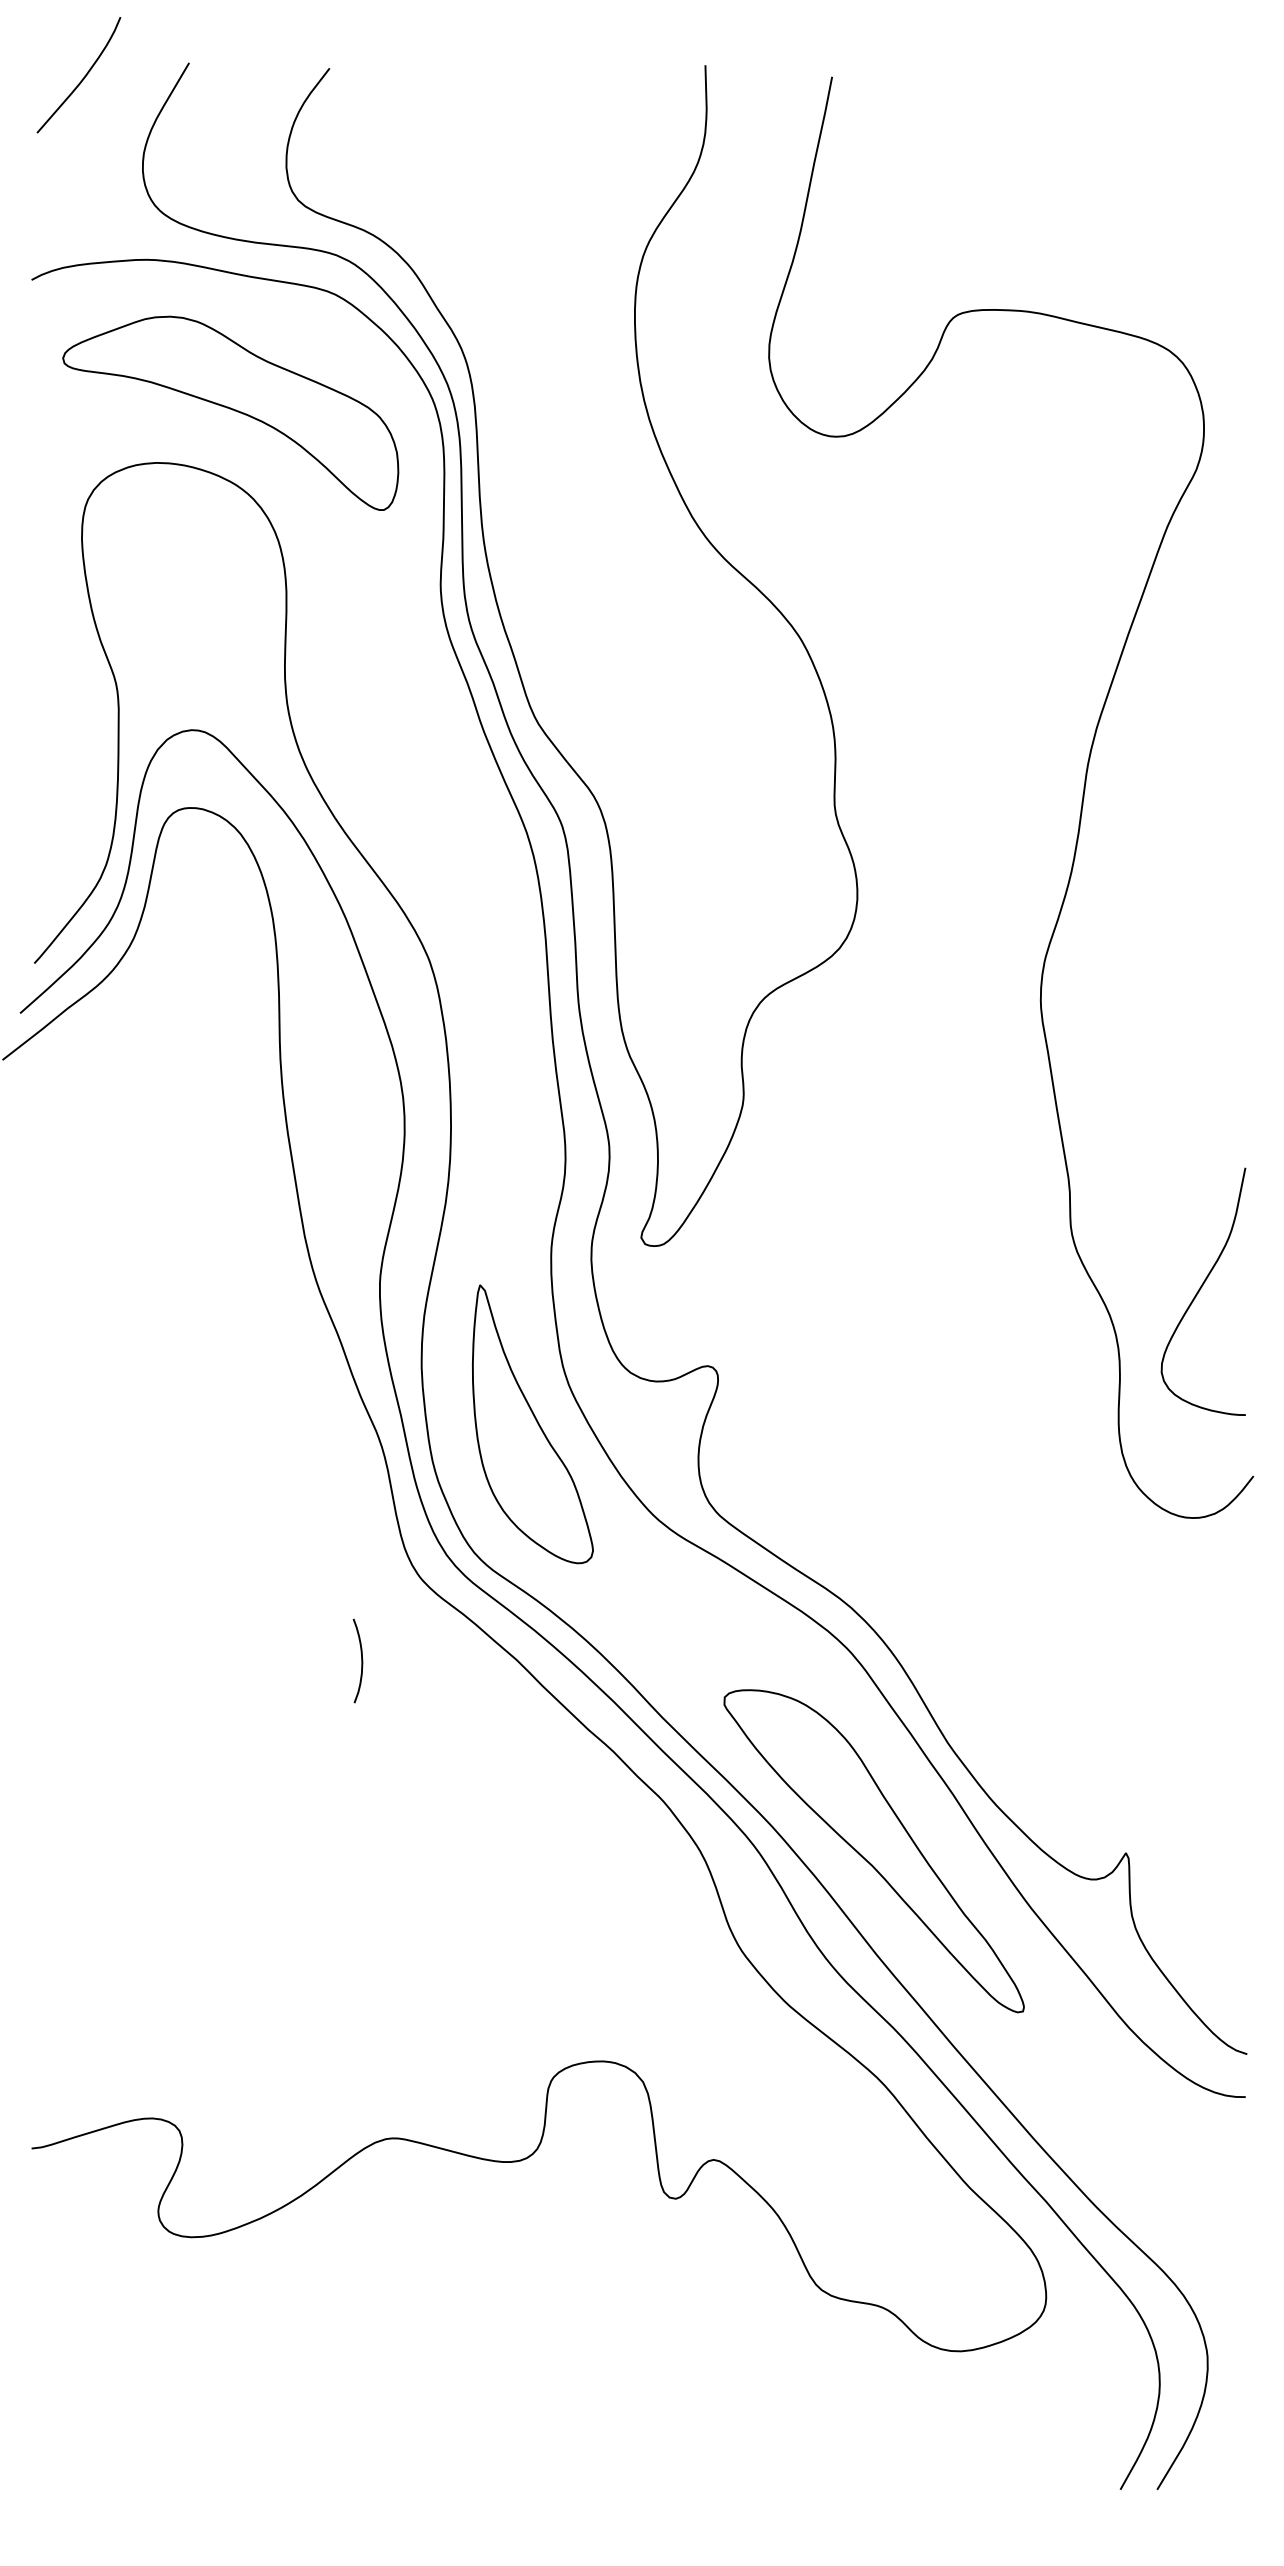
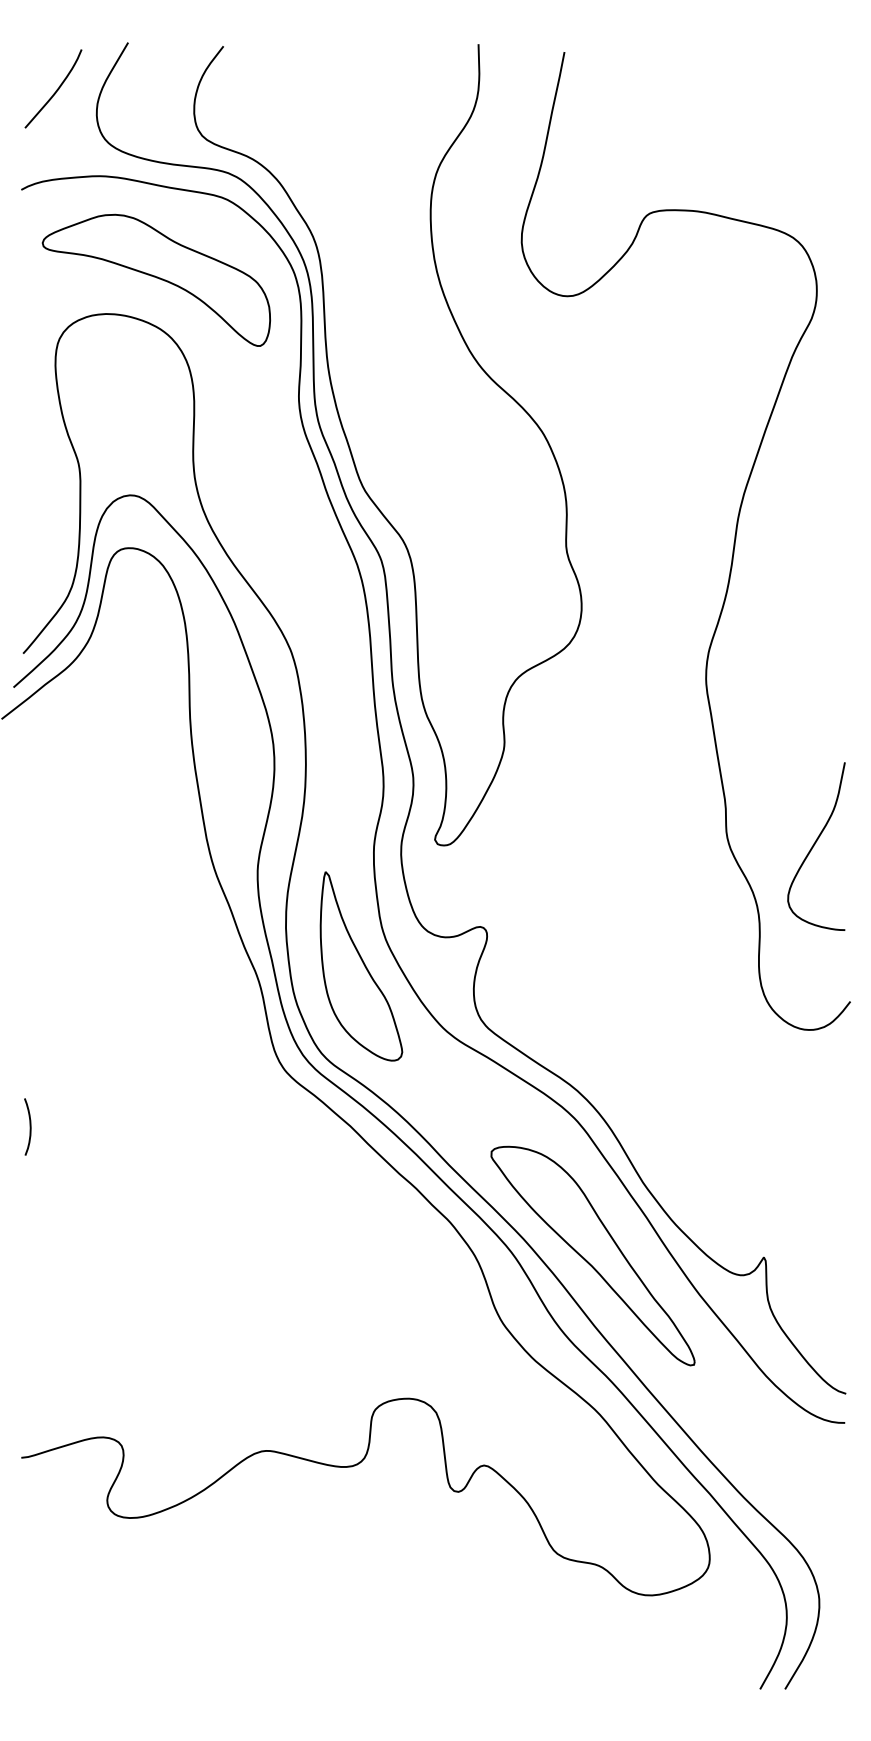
curve: (83, 76) -> (56, 89), moved
curve: (1200, 1291) -> (814, 846), moved
curve: (360, 1660) -> (29, 1126), moved

